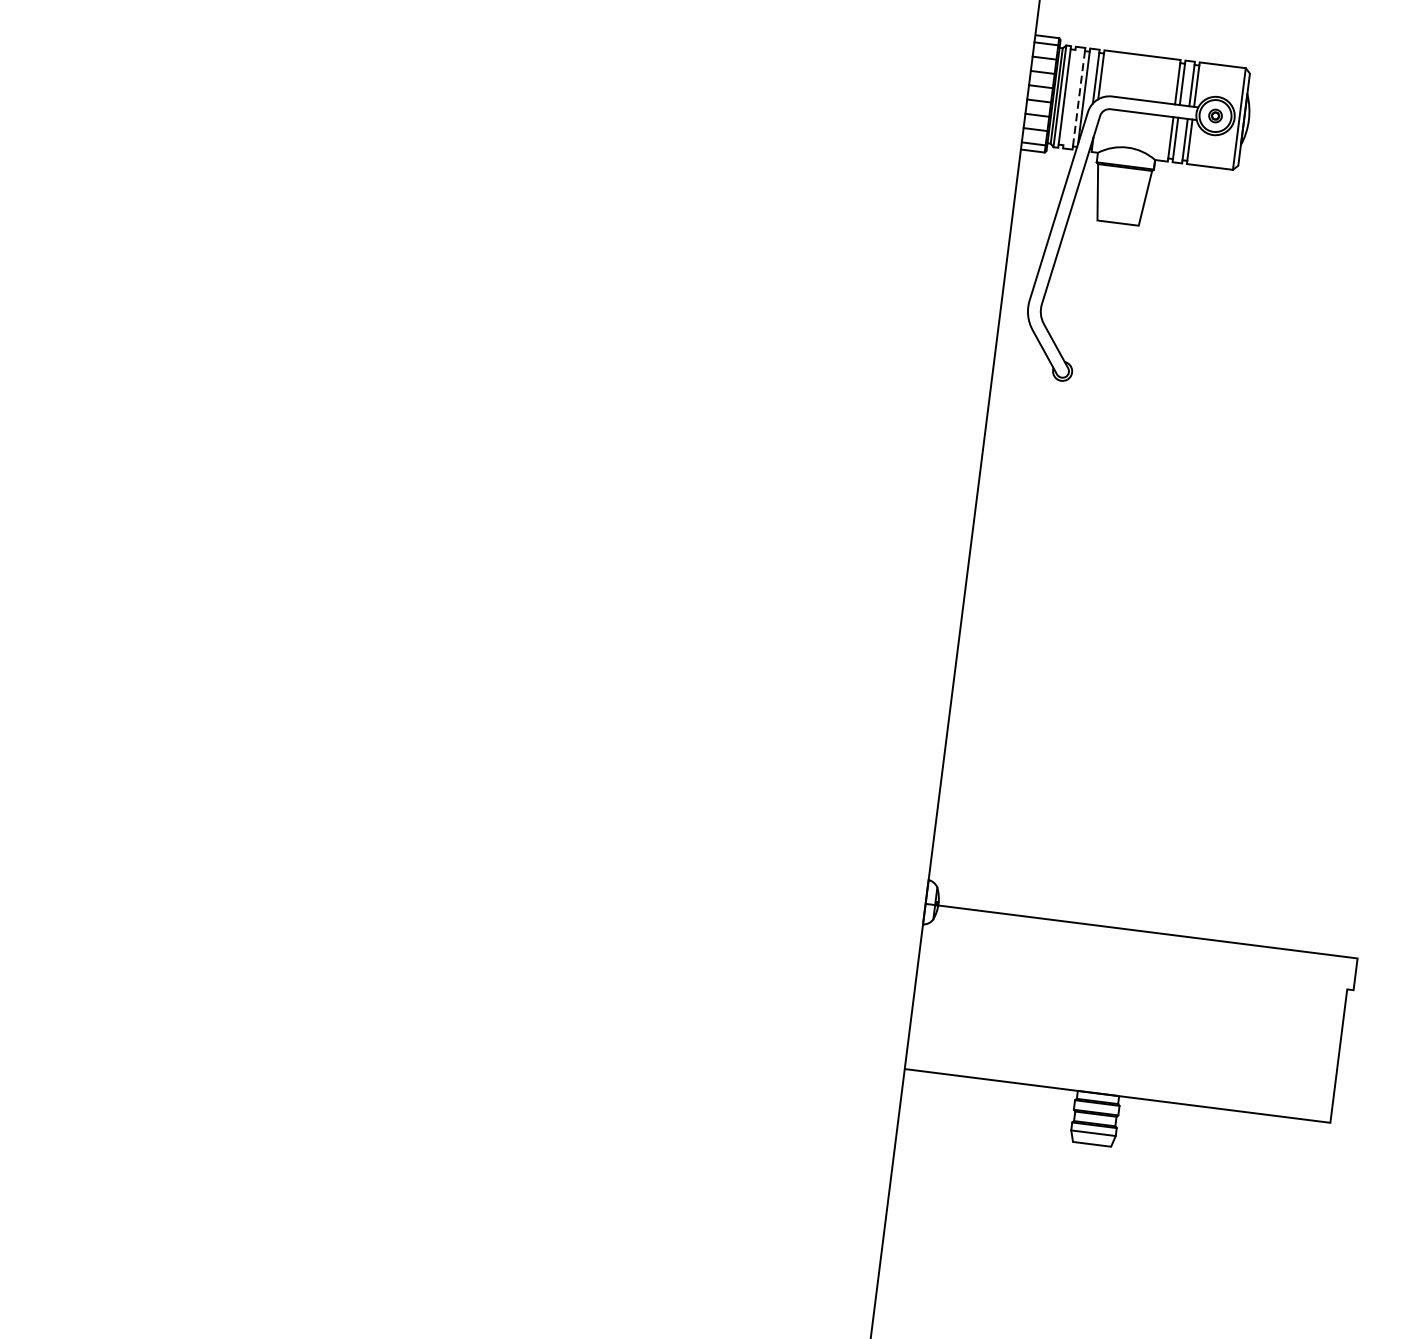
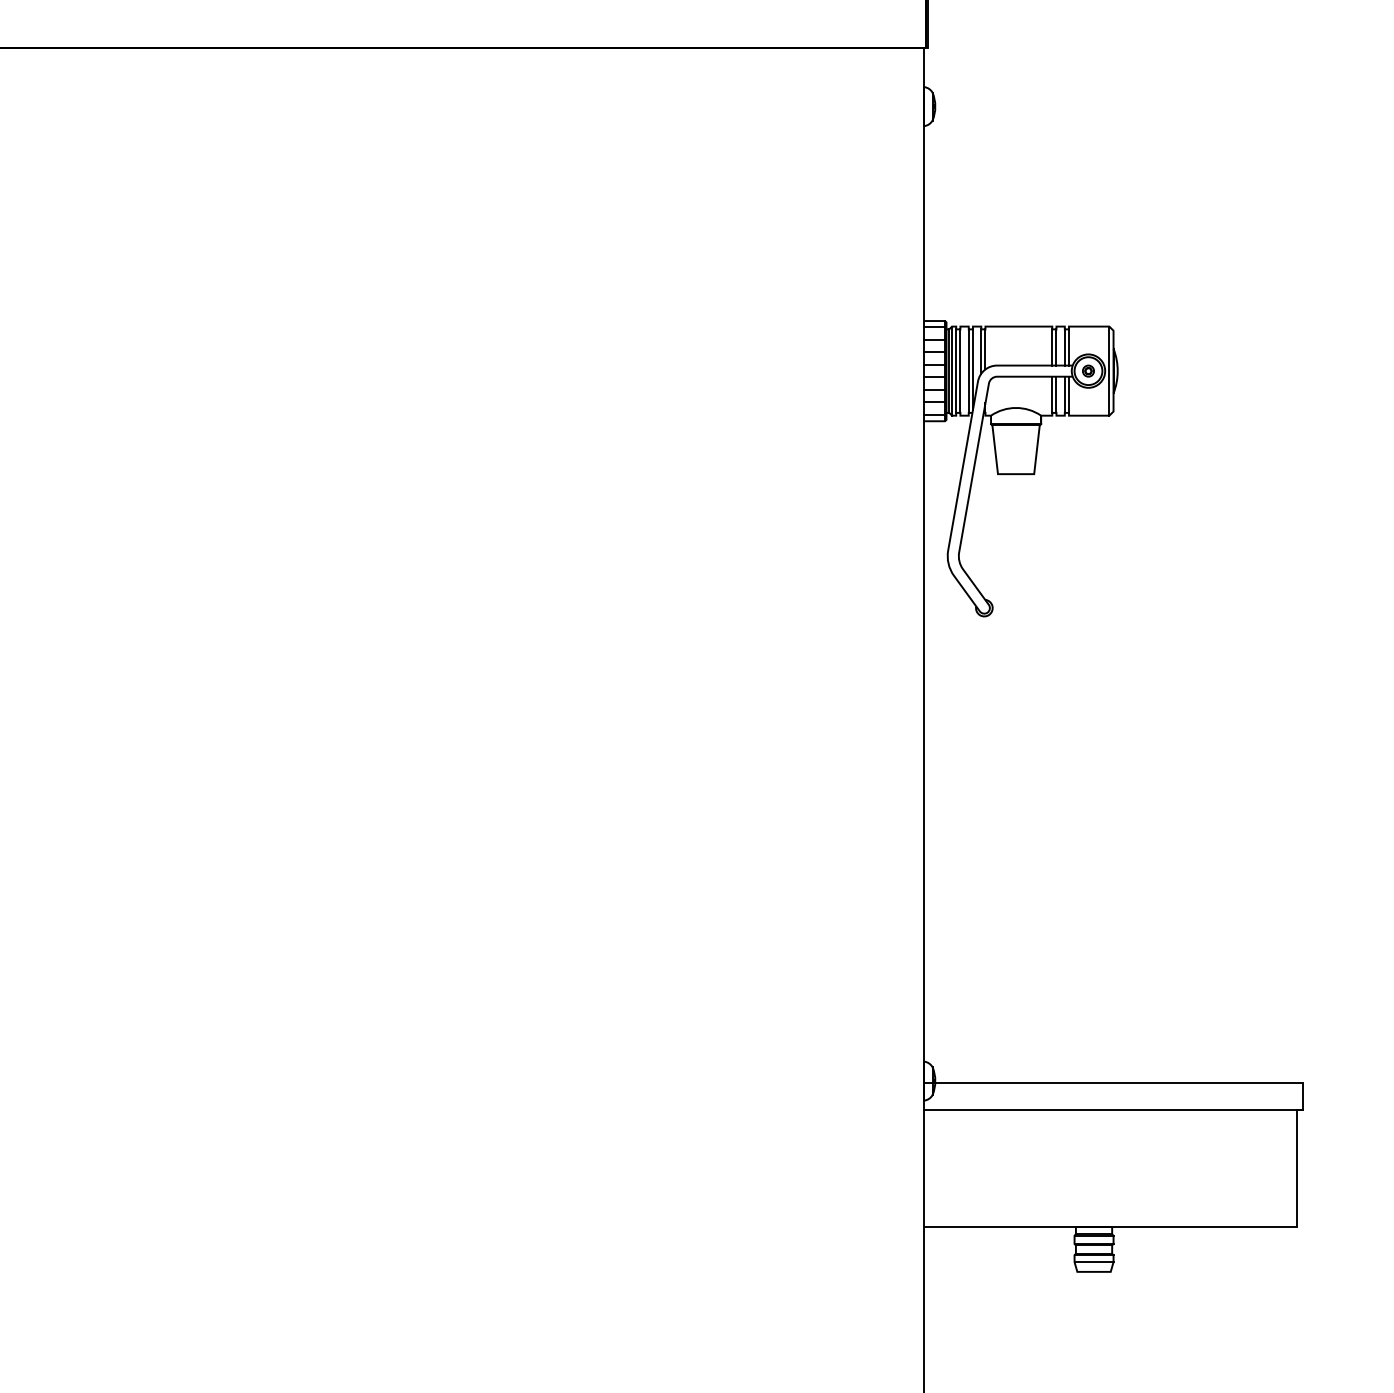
line: (1069, 96) -> (960, 370), added
line: (1078, 99) -> (968, 371), dashed -> solid
line: (1137, 963) -> (1113, 1110), added

